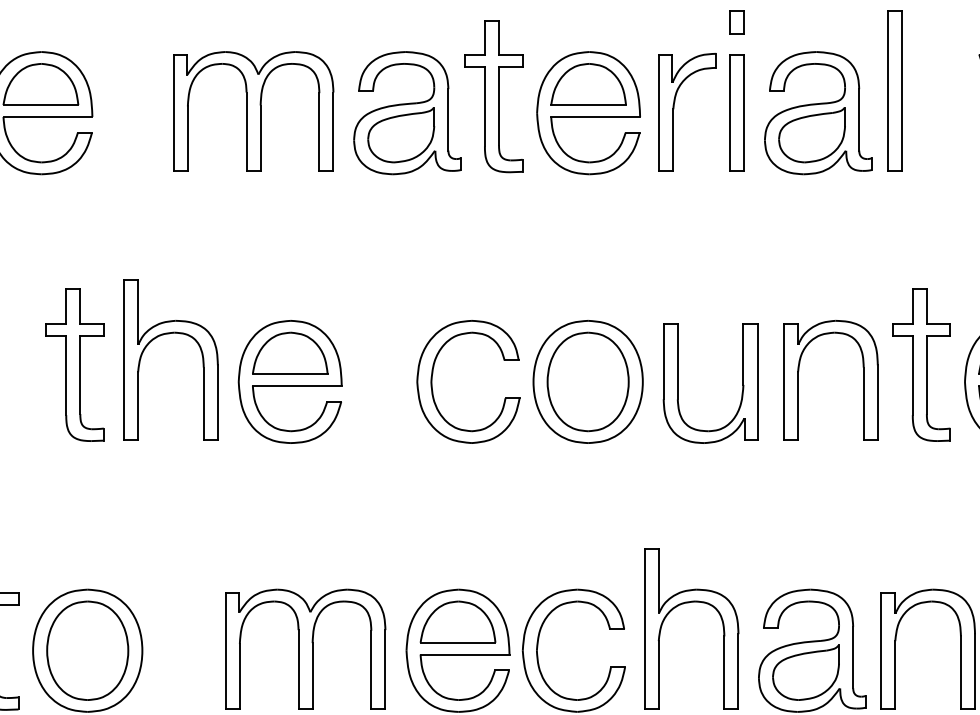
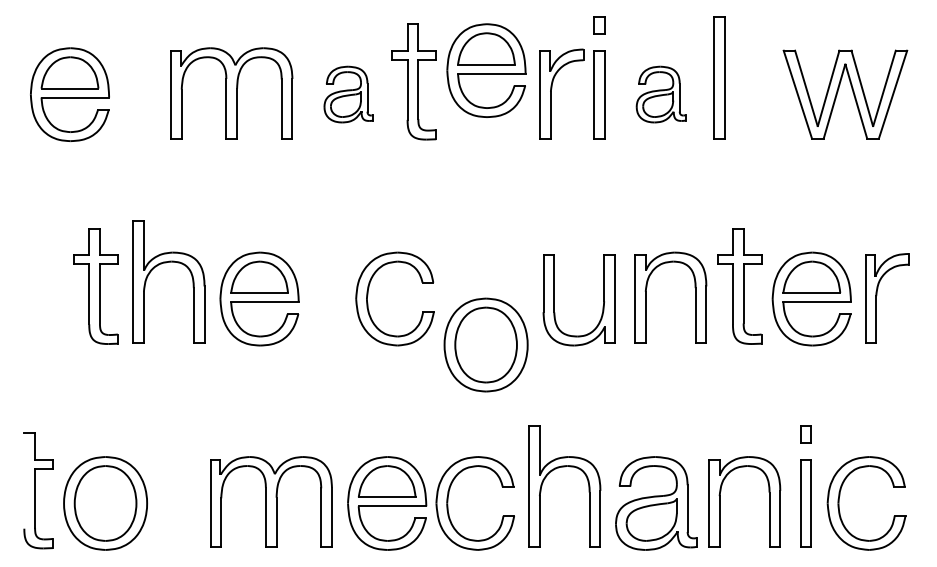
part: (407, 112) -> (348, 94), size x0.6
part: (588, 112) -> (486, 70), moved
part: (817, 112) -> (660, 94), size x0.6
part: (587, 381) -> (485, 344), moved

